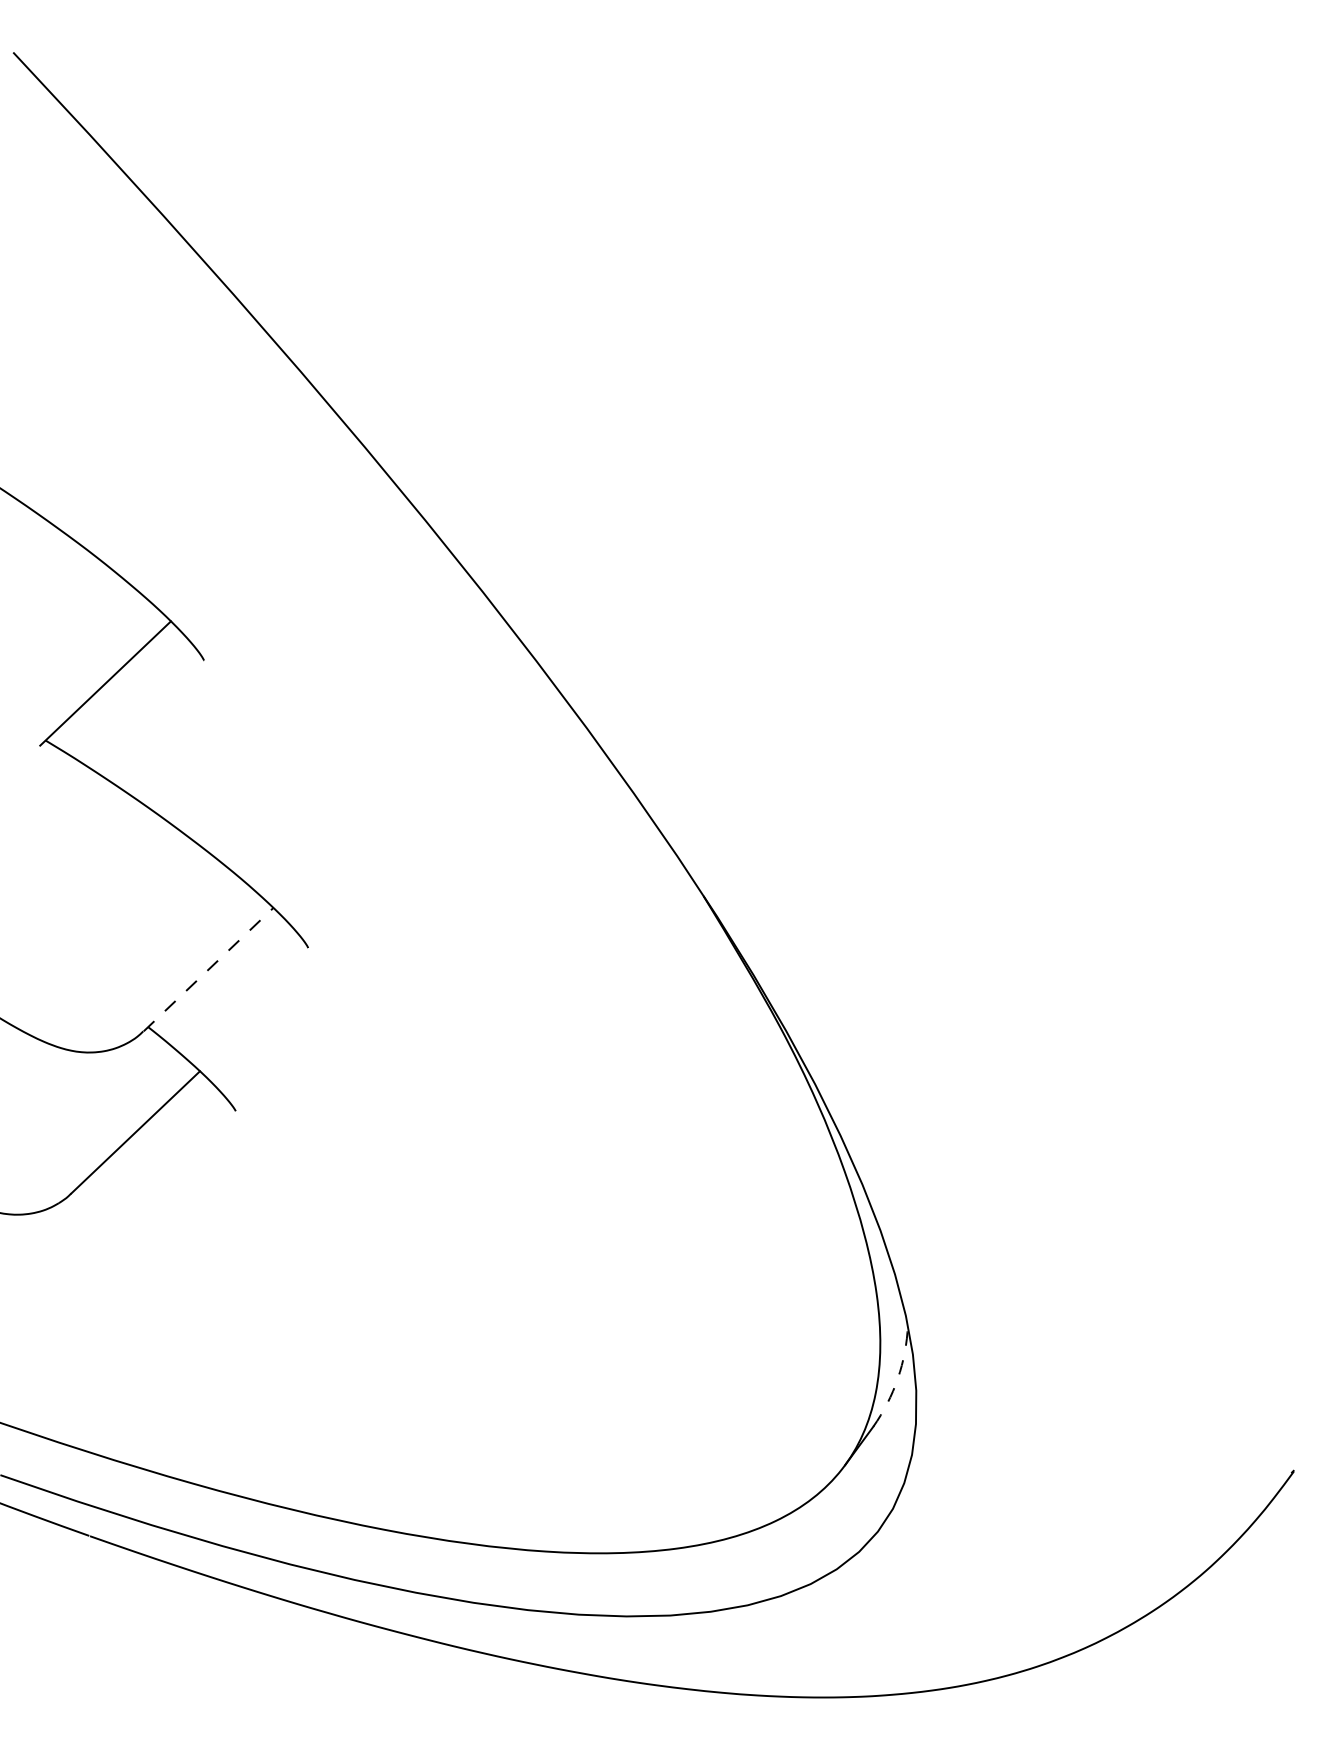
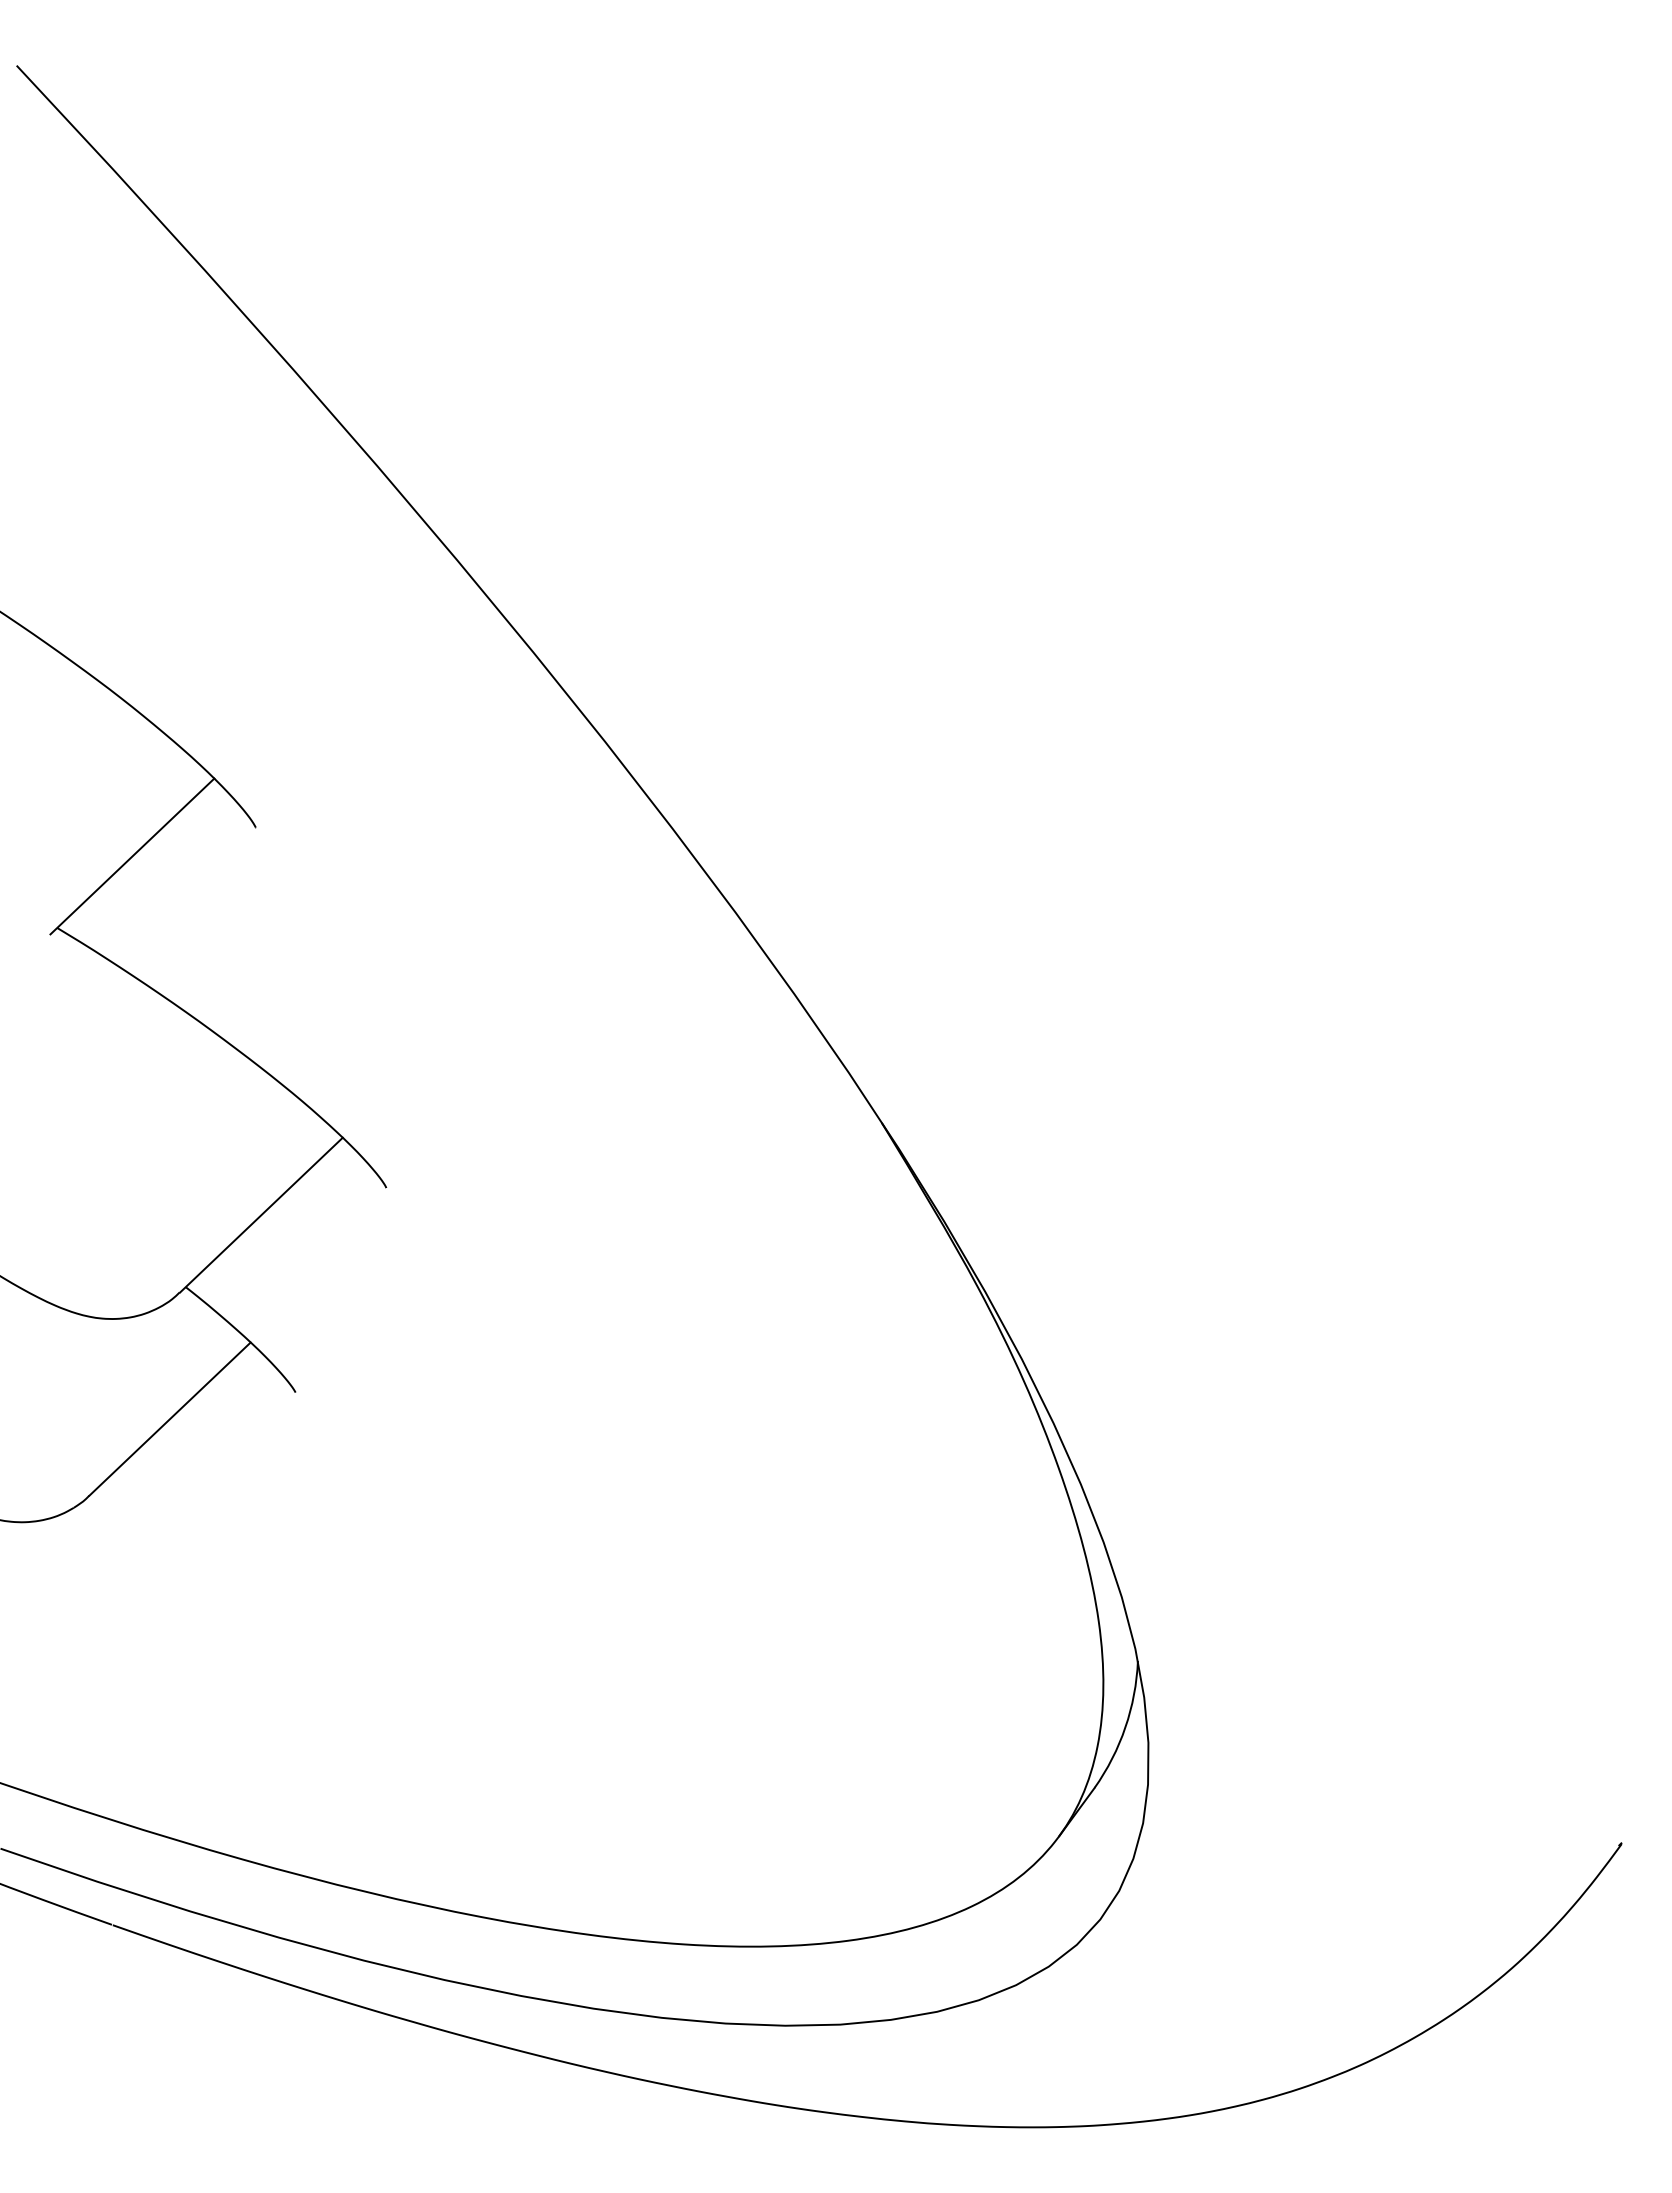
line: (208, 969) -> (261, 1214), dashed -> solid
arc: (897, 1378) -> (1124, 1727), dashed -> solid

